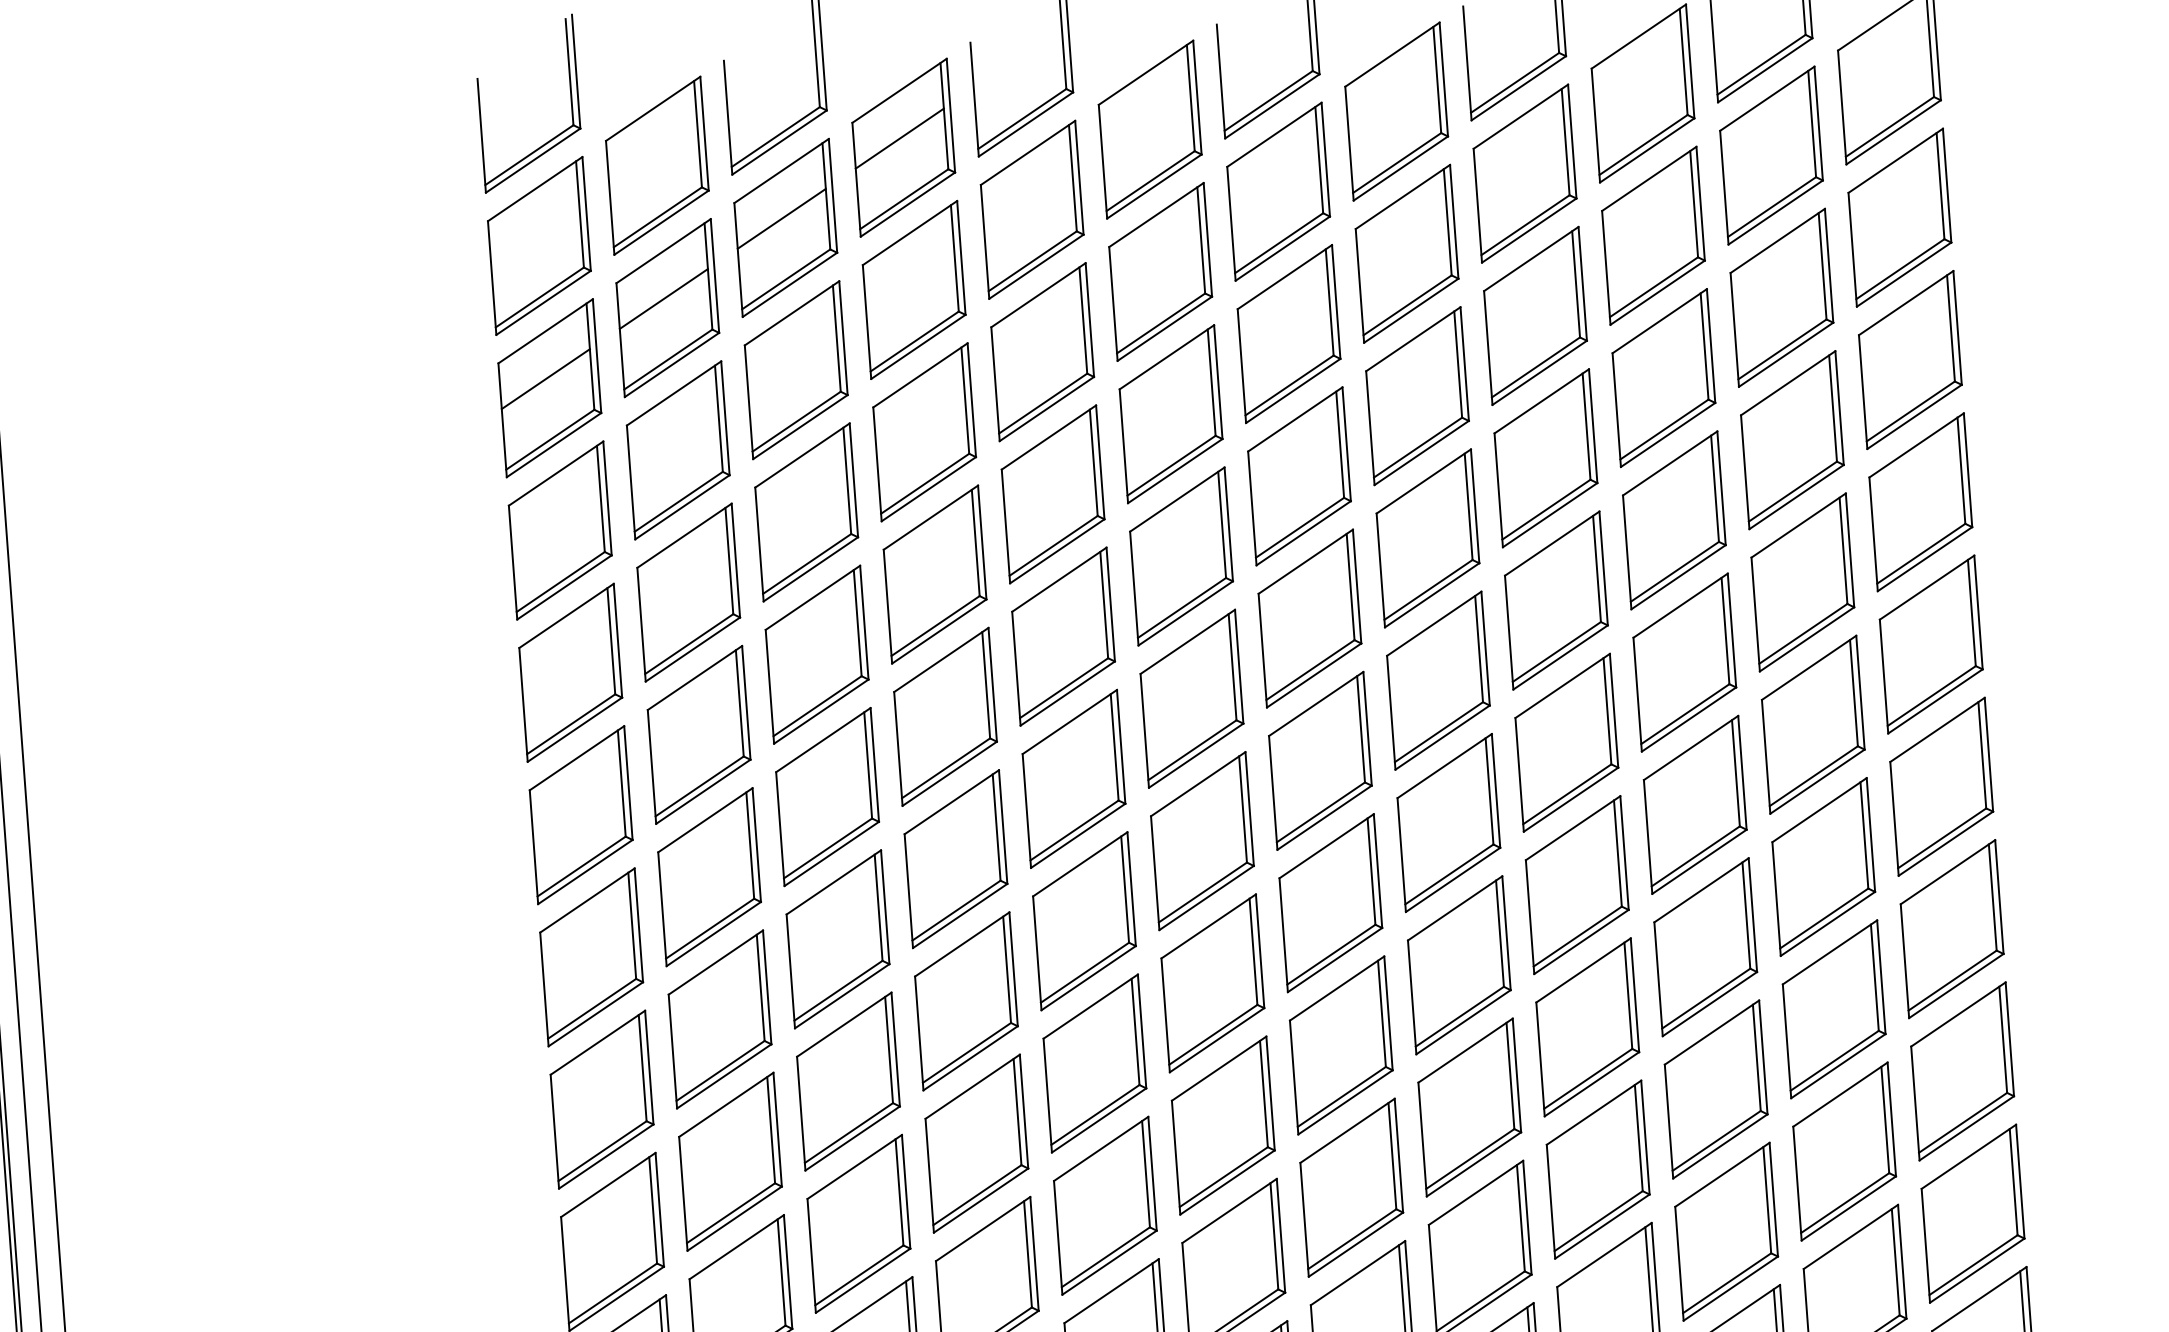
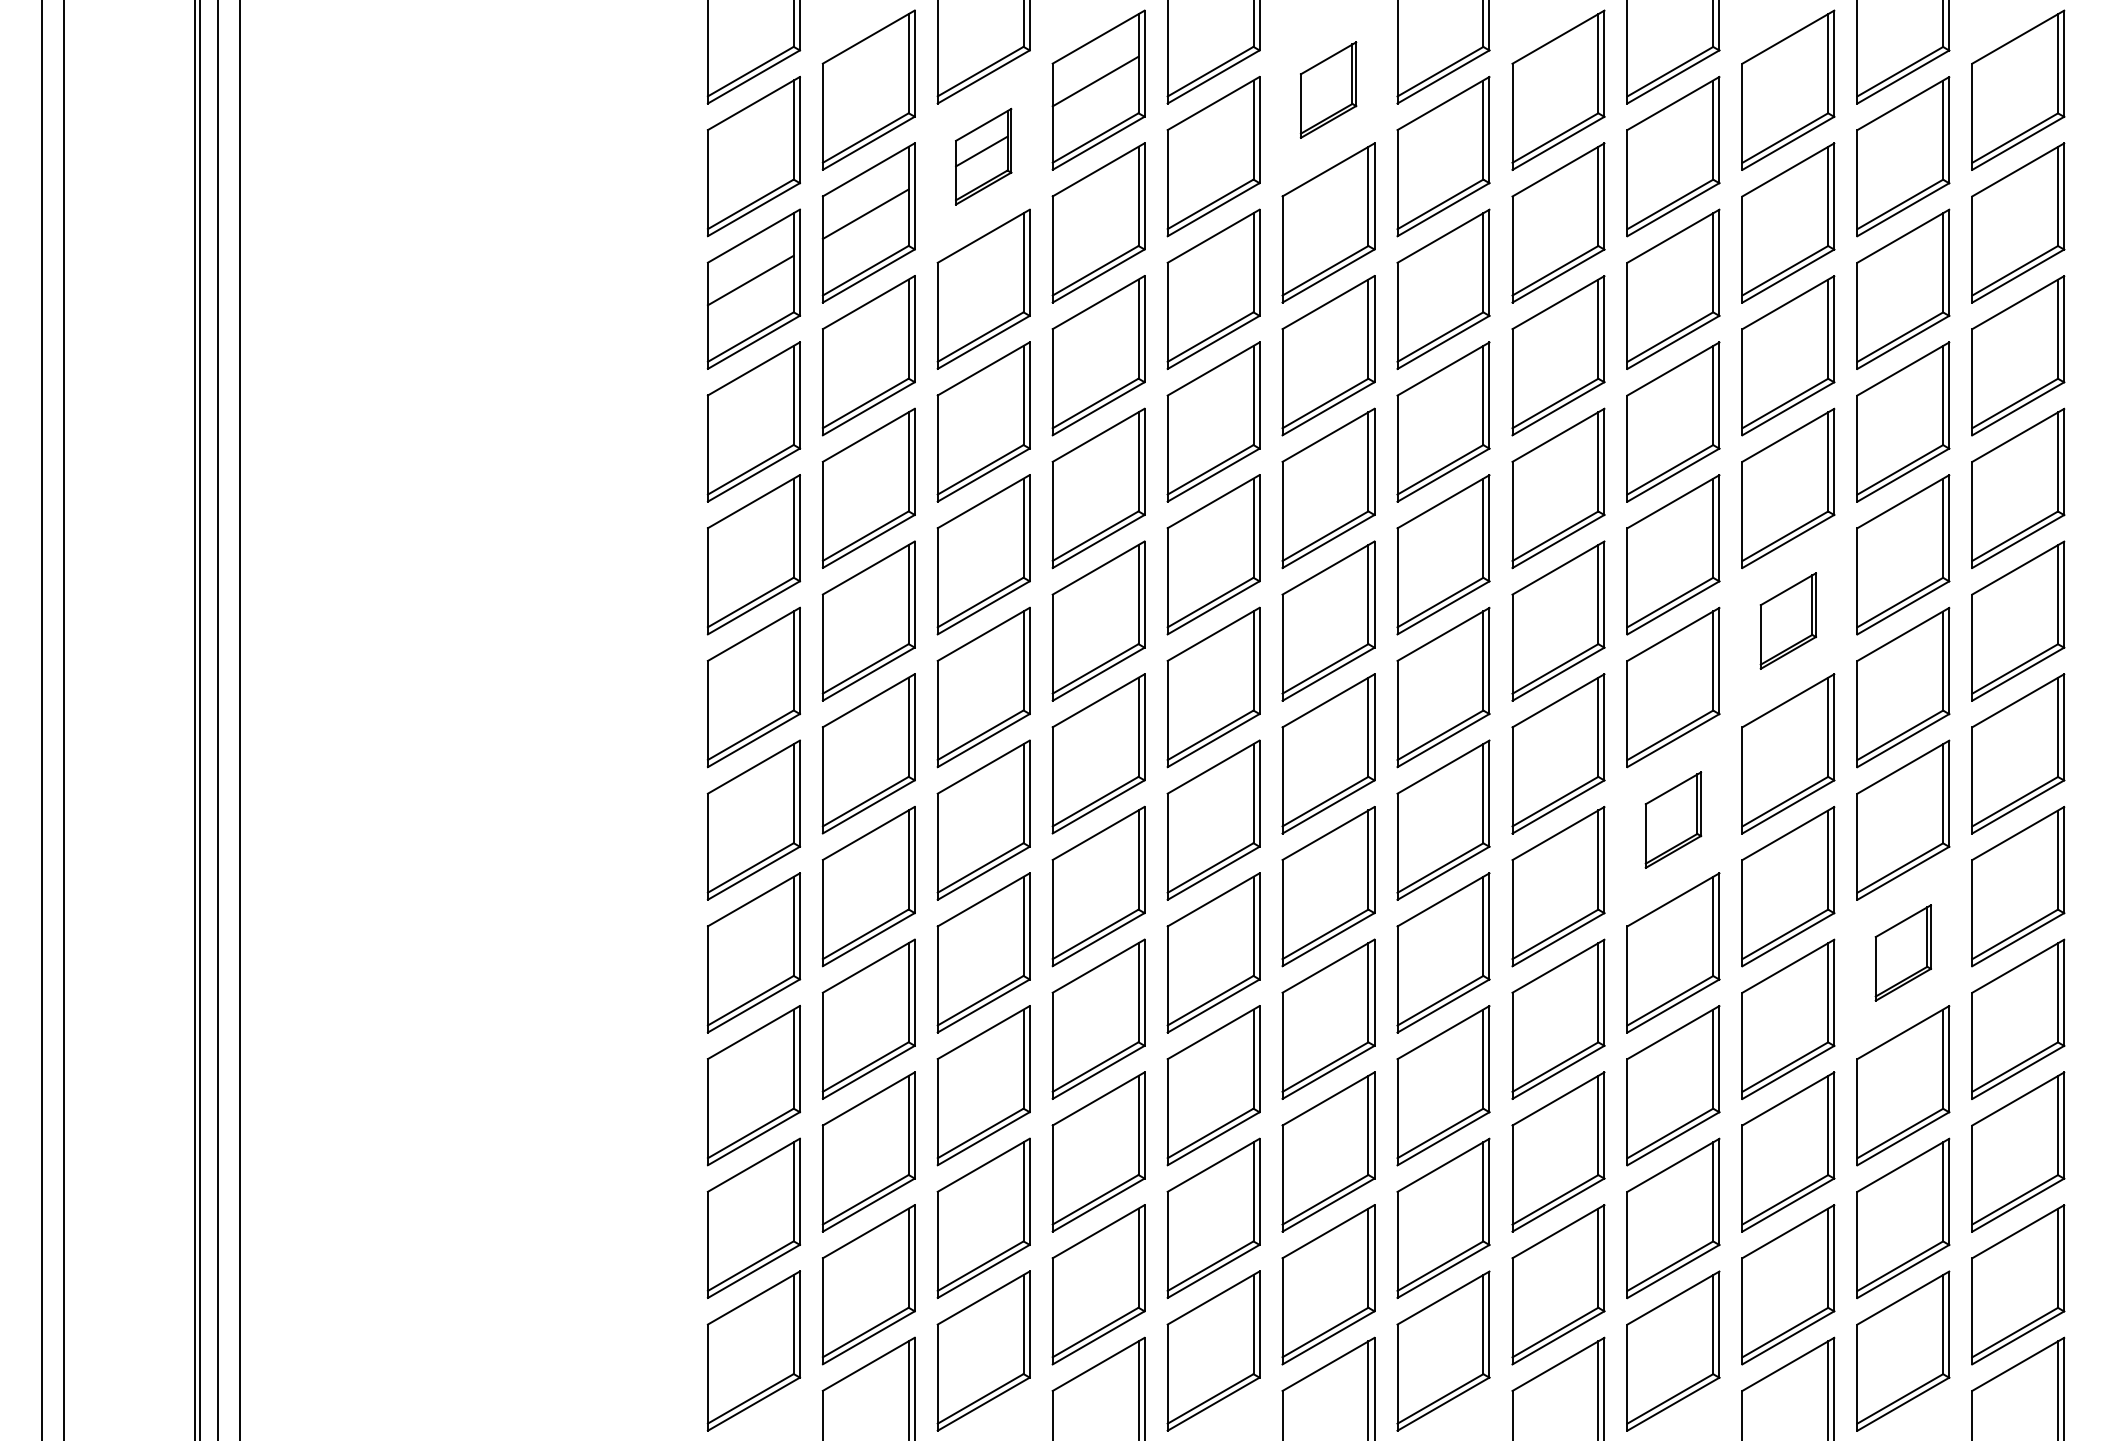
part: (1150, 128) -> (1328, 89), size x0.6
part: (785, 227) -> (983, 156), size x0.6
part: (1684, 661) -> (1788, 620), size x0.6
part: (1577, 884) -> (1673, 819), size x0.6
part: (1834, 1008) -> (1903, 952), size x0.6

